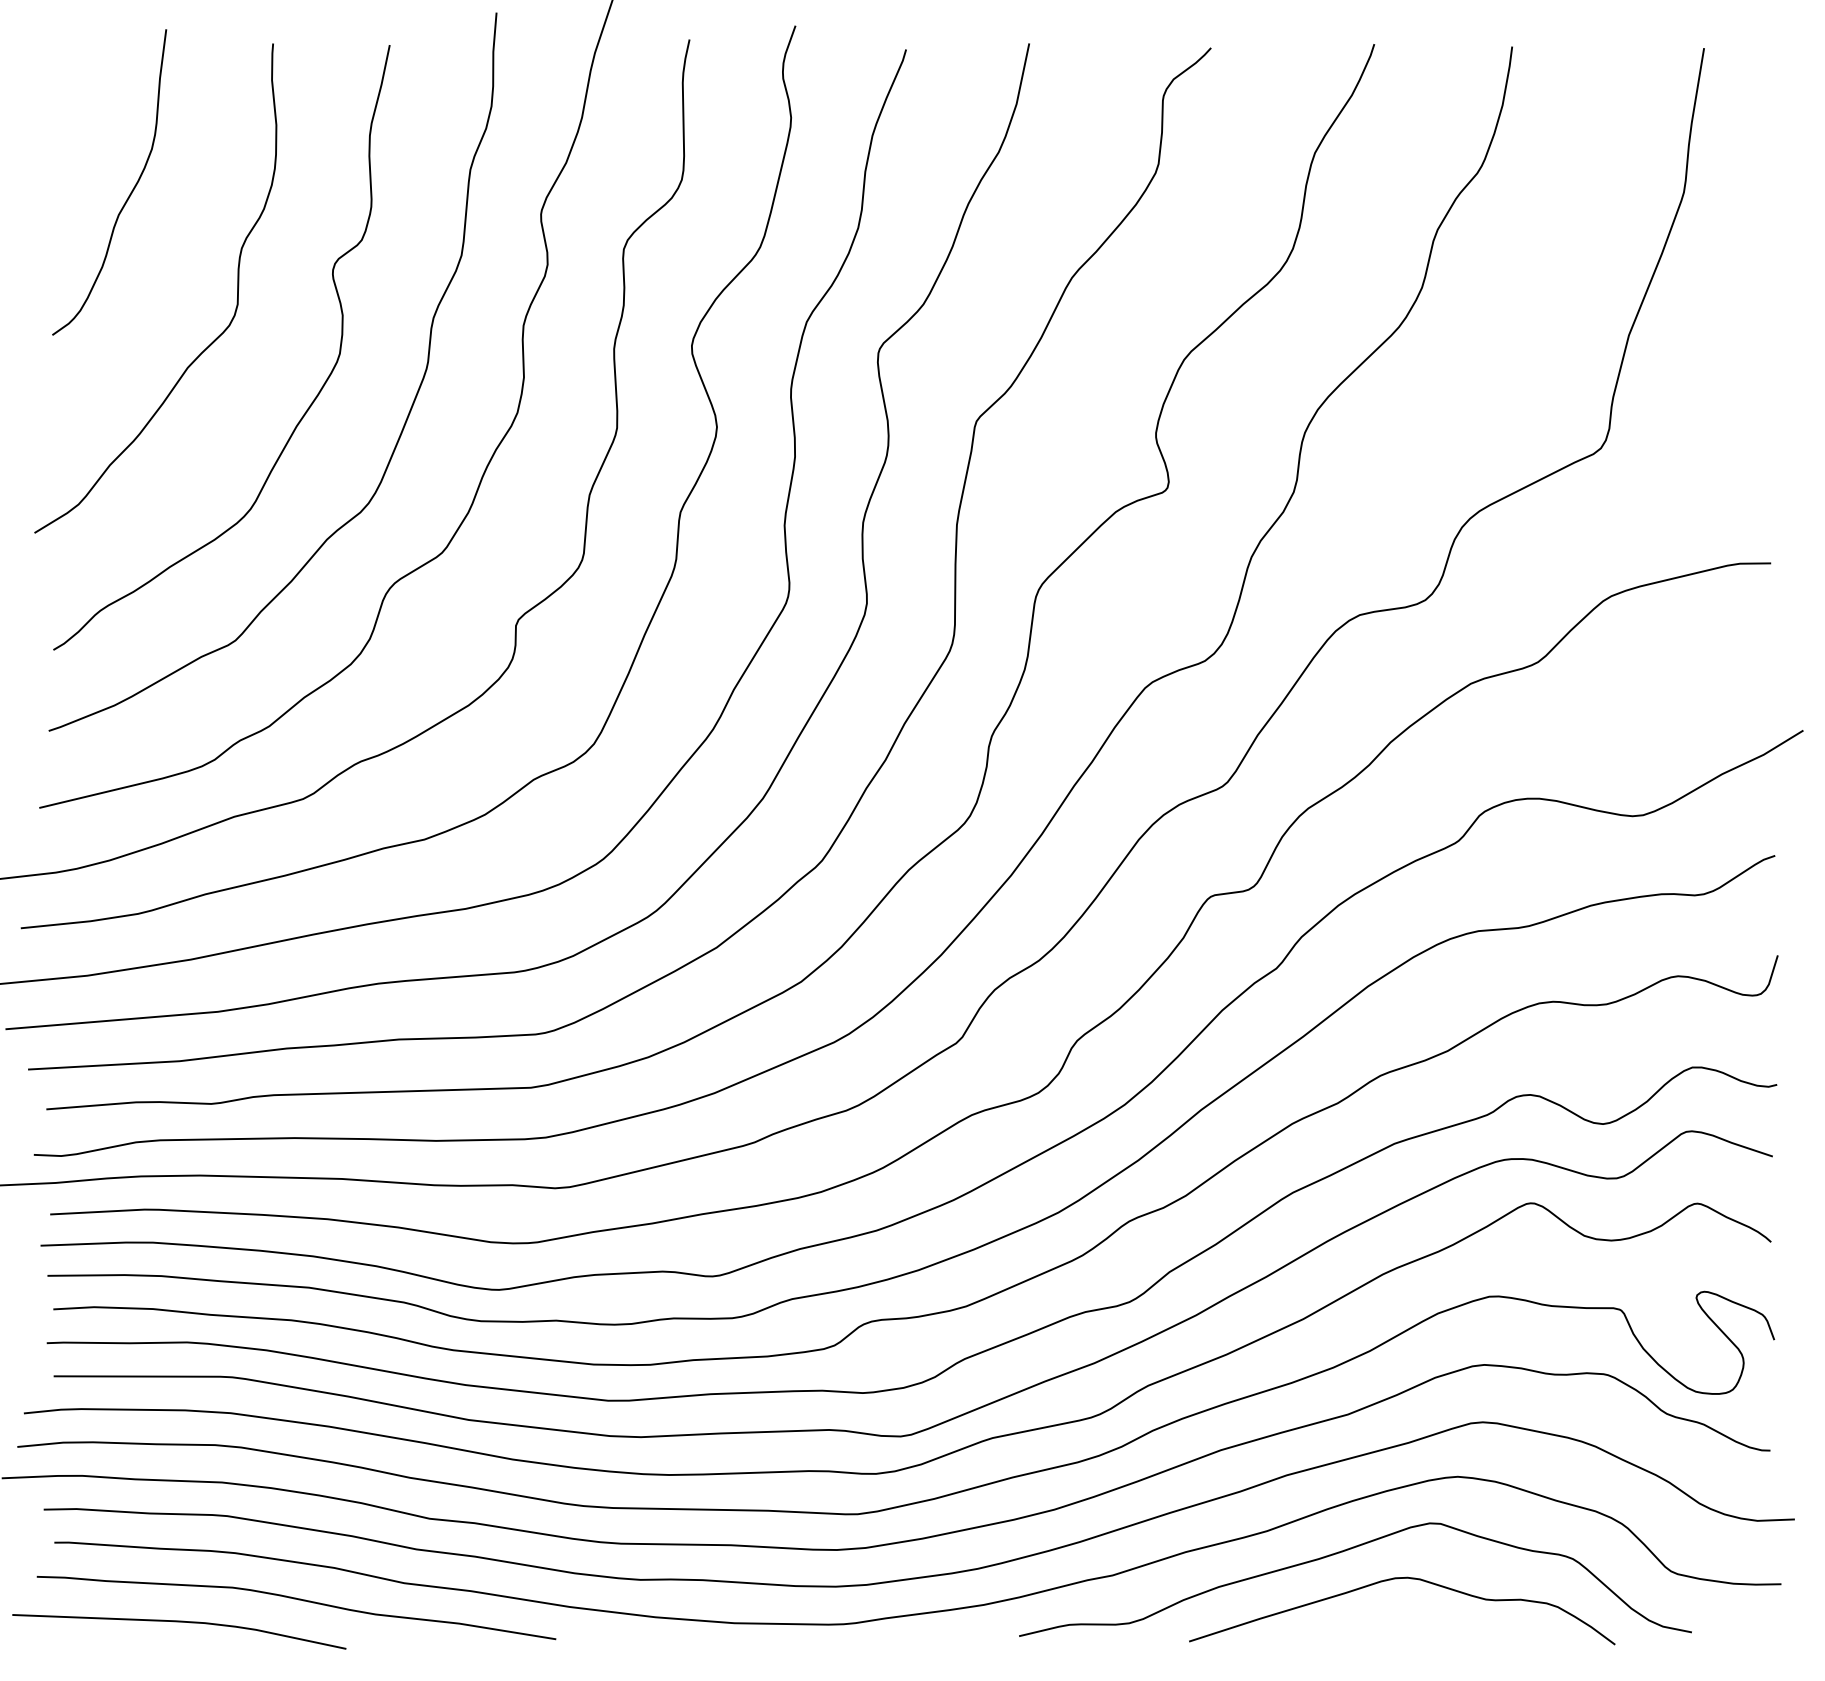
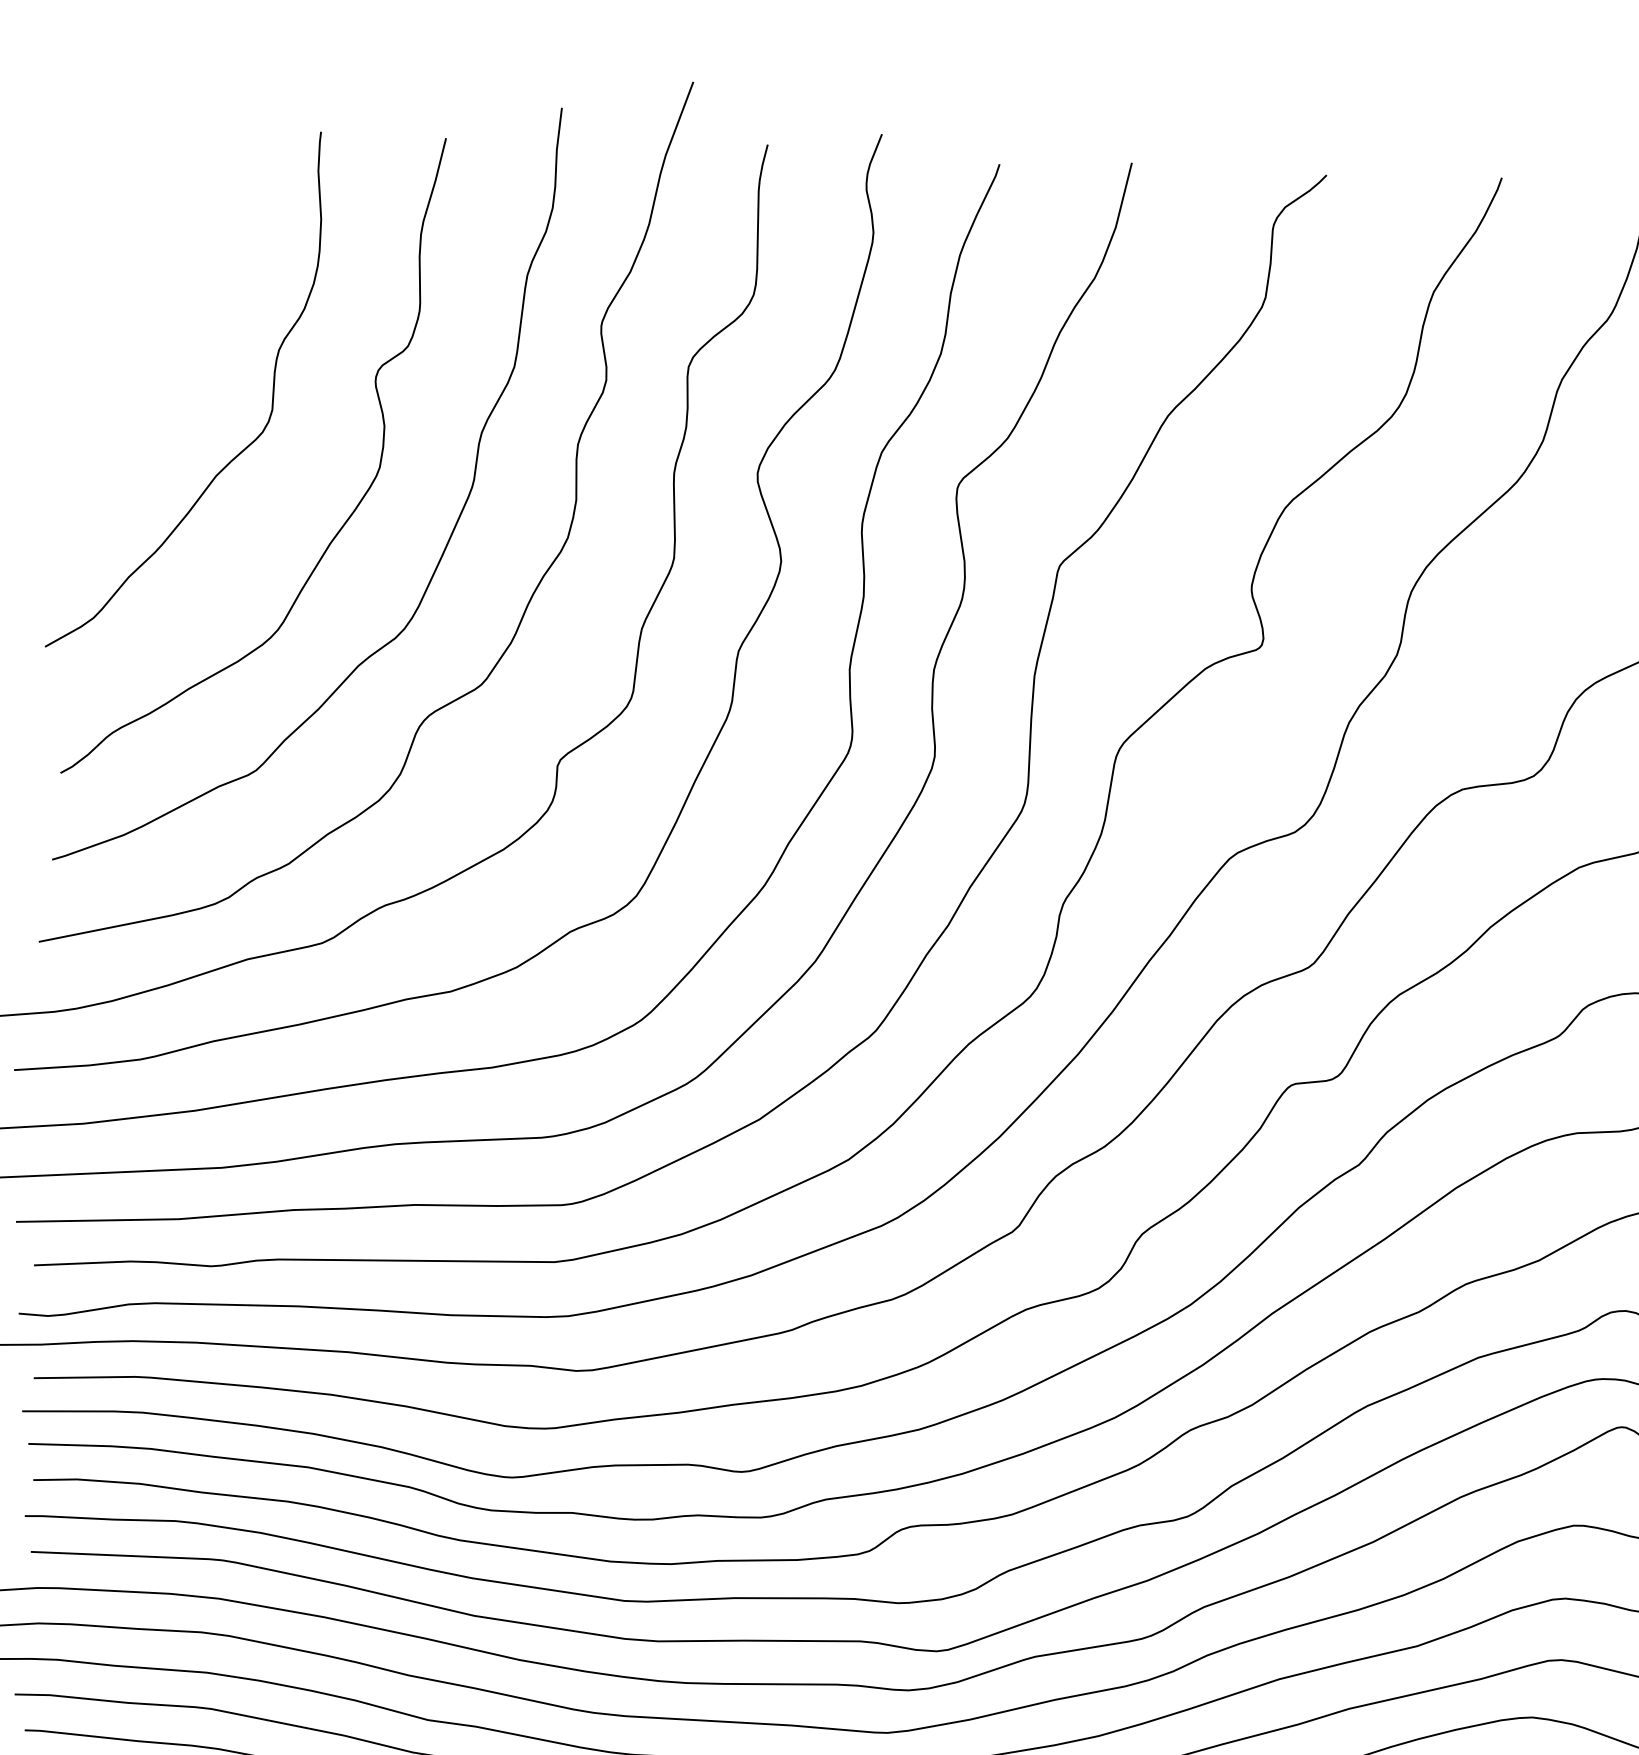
curve: (130, 192) -> (161, 285), removed

